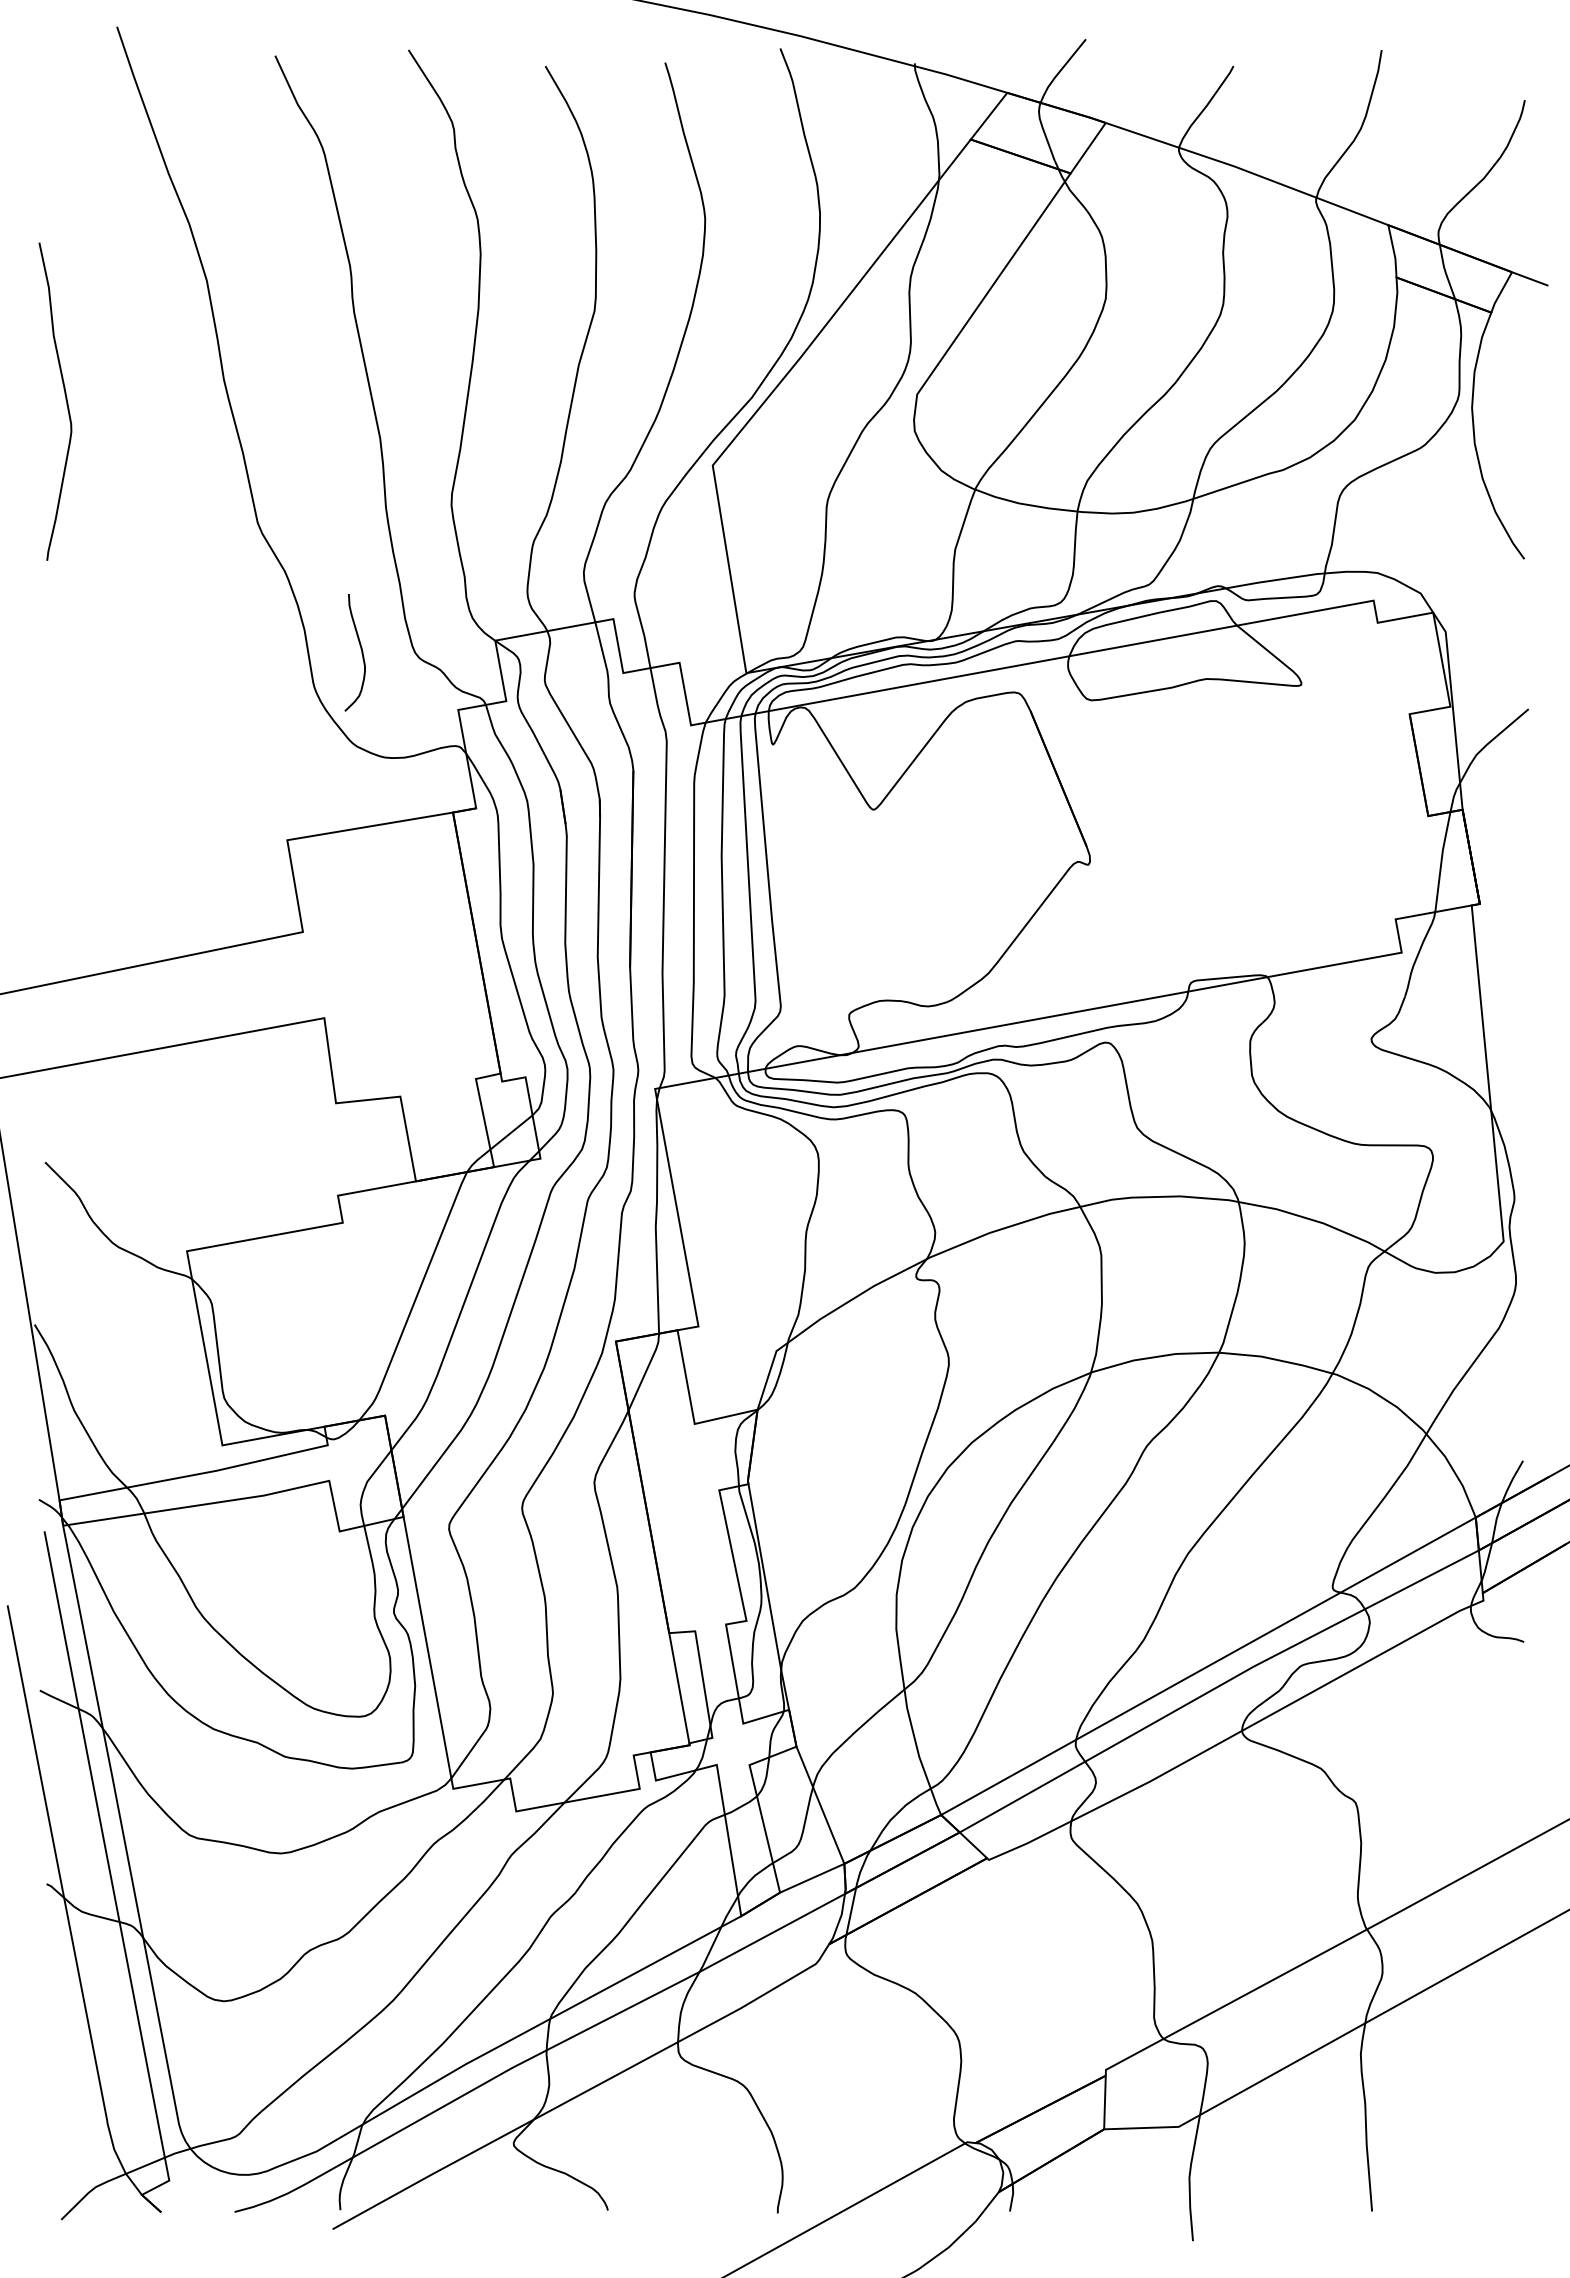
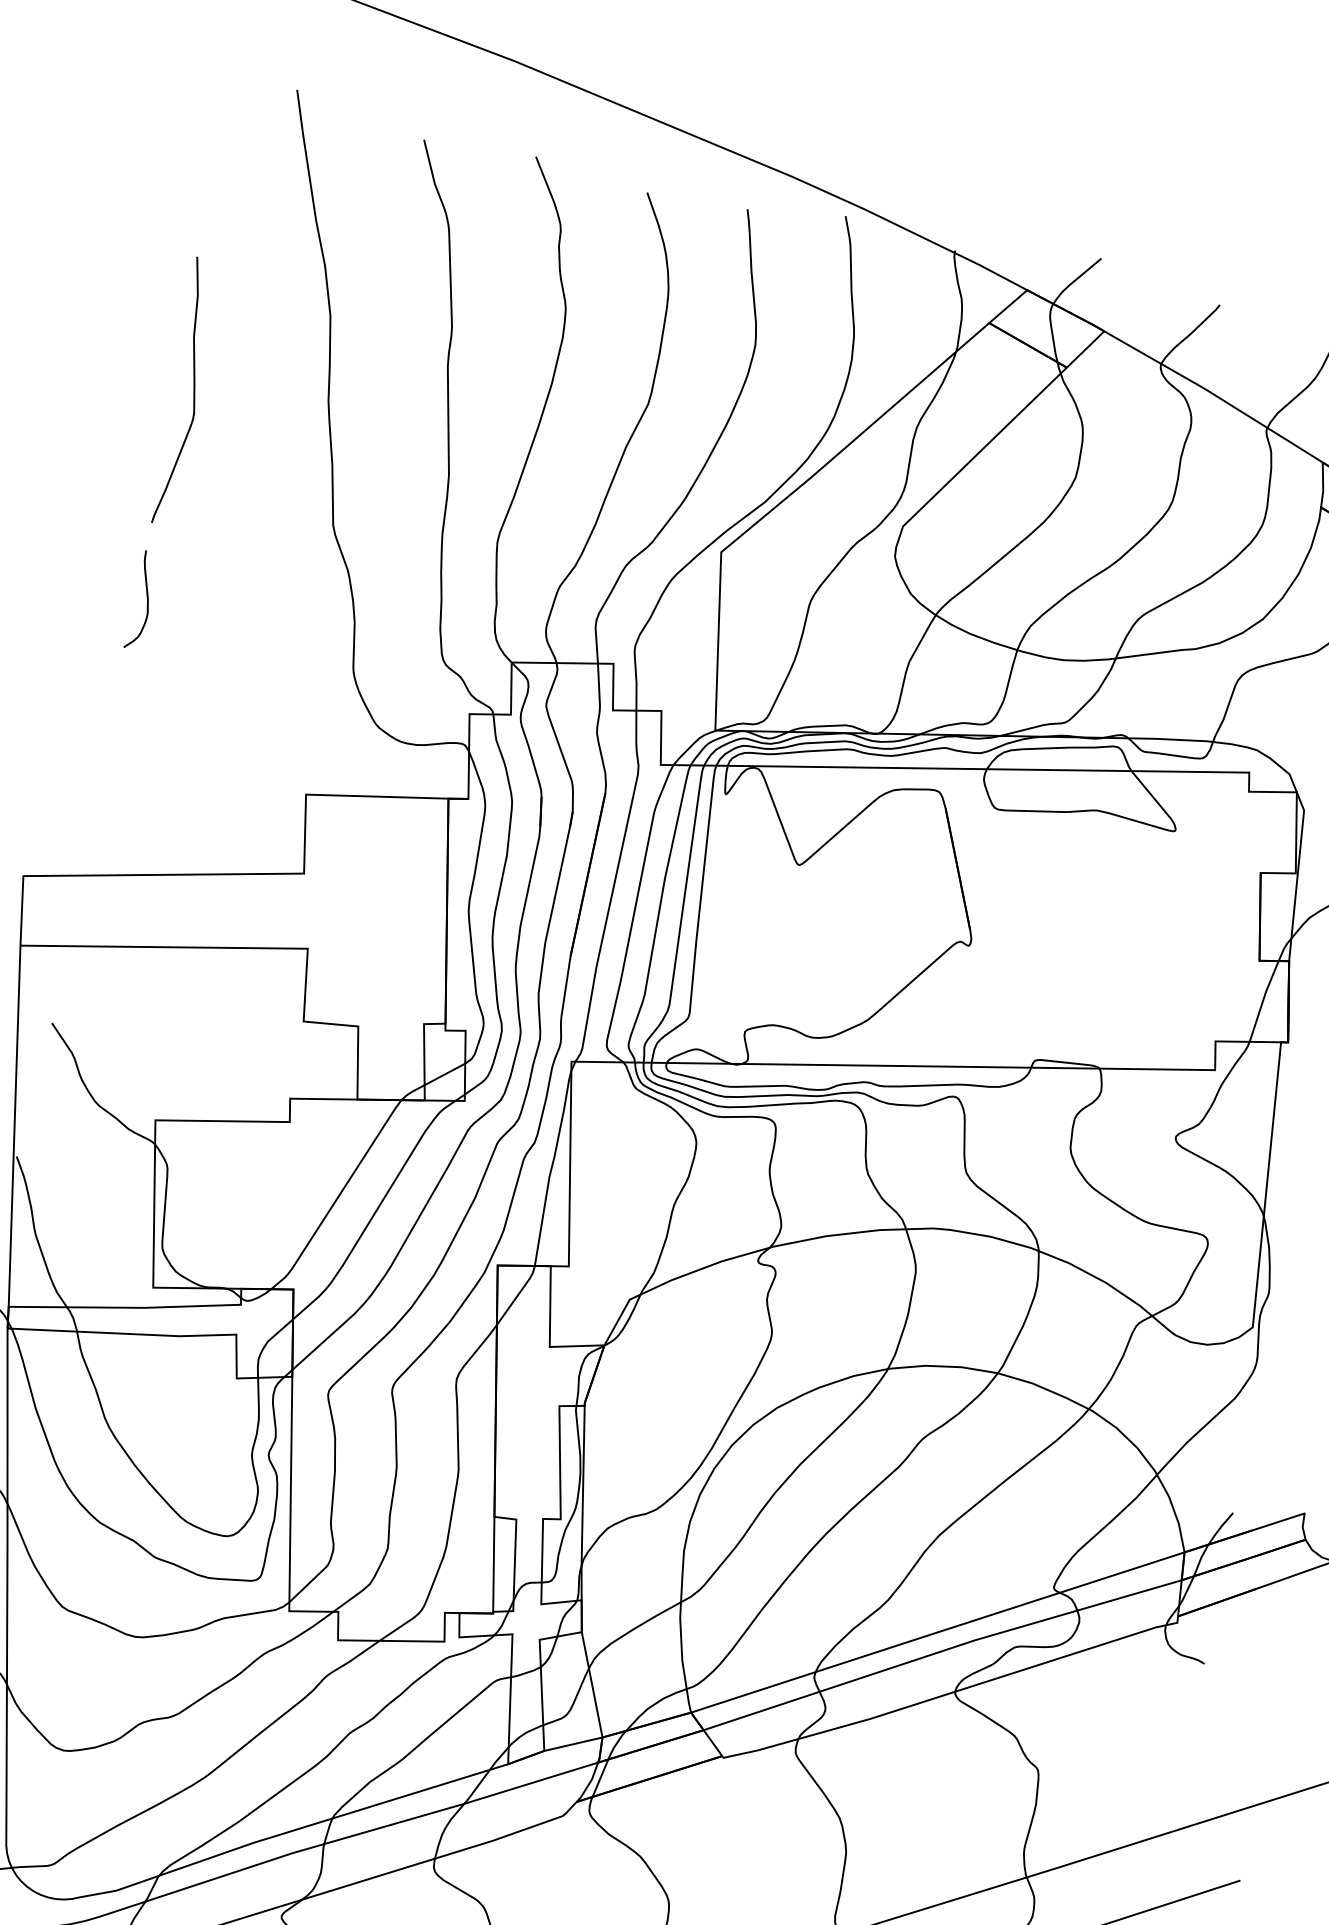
curve: (360, 649) -> (146, 598), moved

